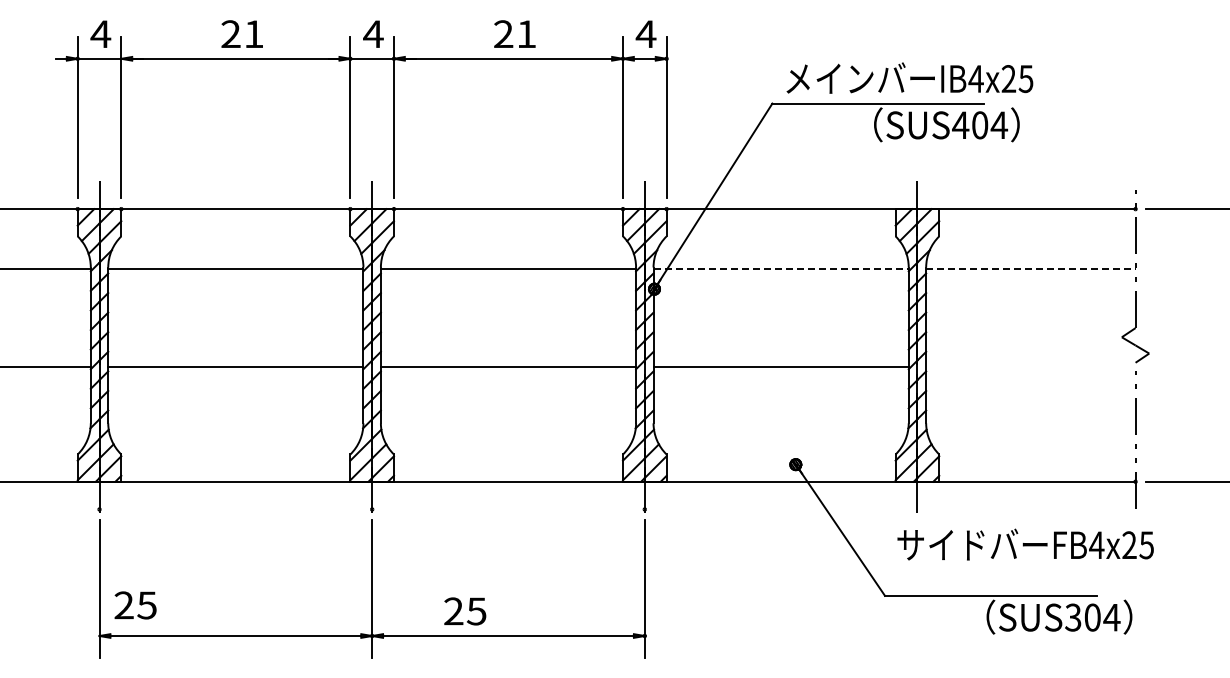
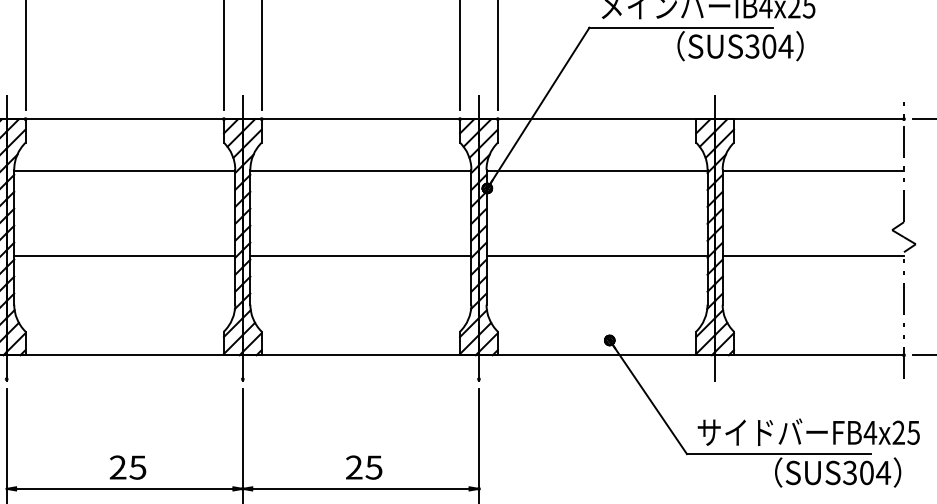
text: (960, 125) -> (752, 46), SUS404 -> SUS304
line: (781, 269) -> (597, 171), dashed -> solid
line: (1030, 269) -> (812, 171), dashed -> solid
line: (1030, 367) -> (812, 256), added
text: (1025, 544) -> (808, 432), moved
text: (135, 605) -> (127, 467), moved
text: (465, 611) -> (364, 467), moved

